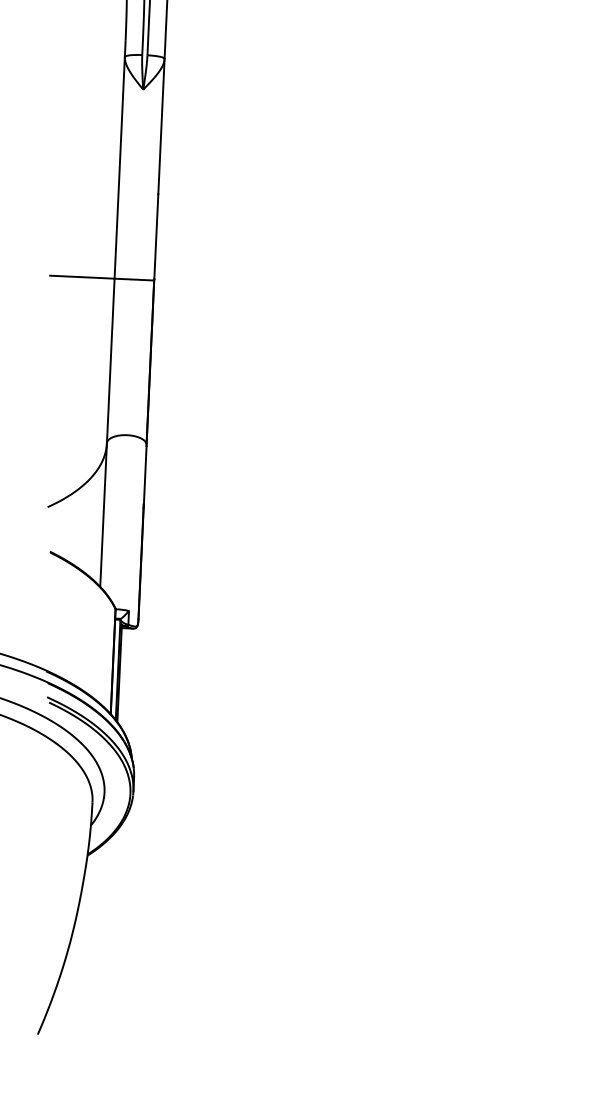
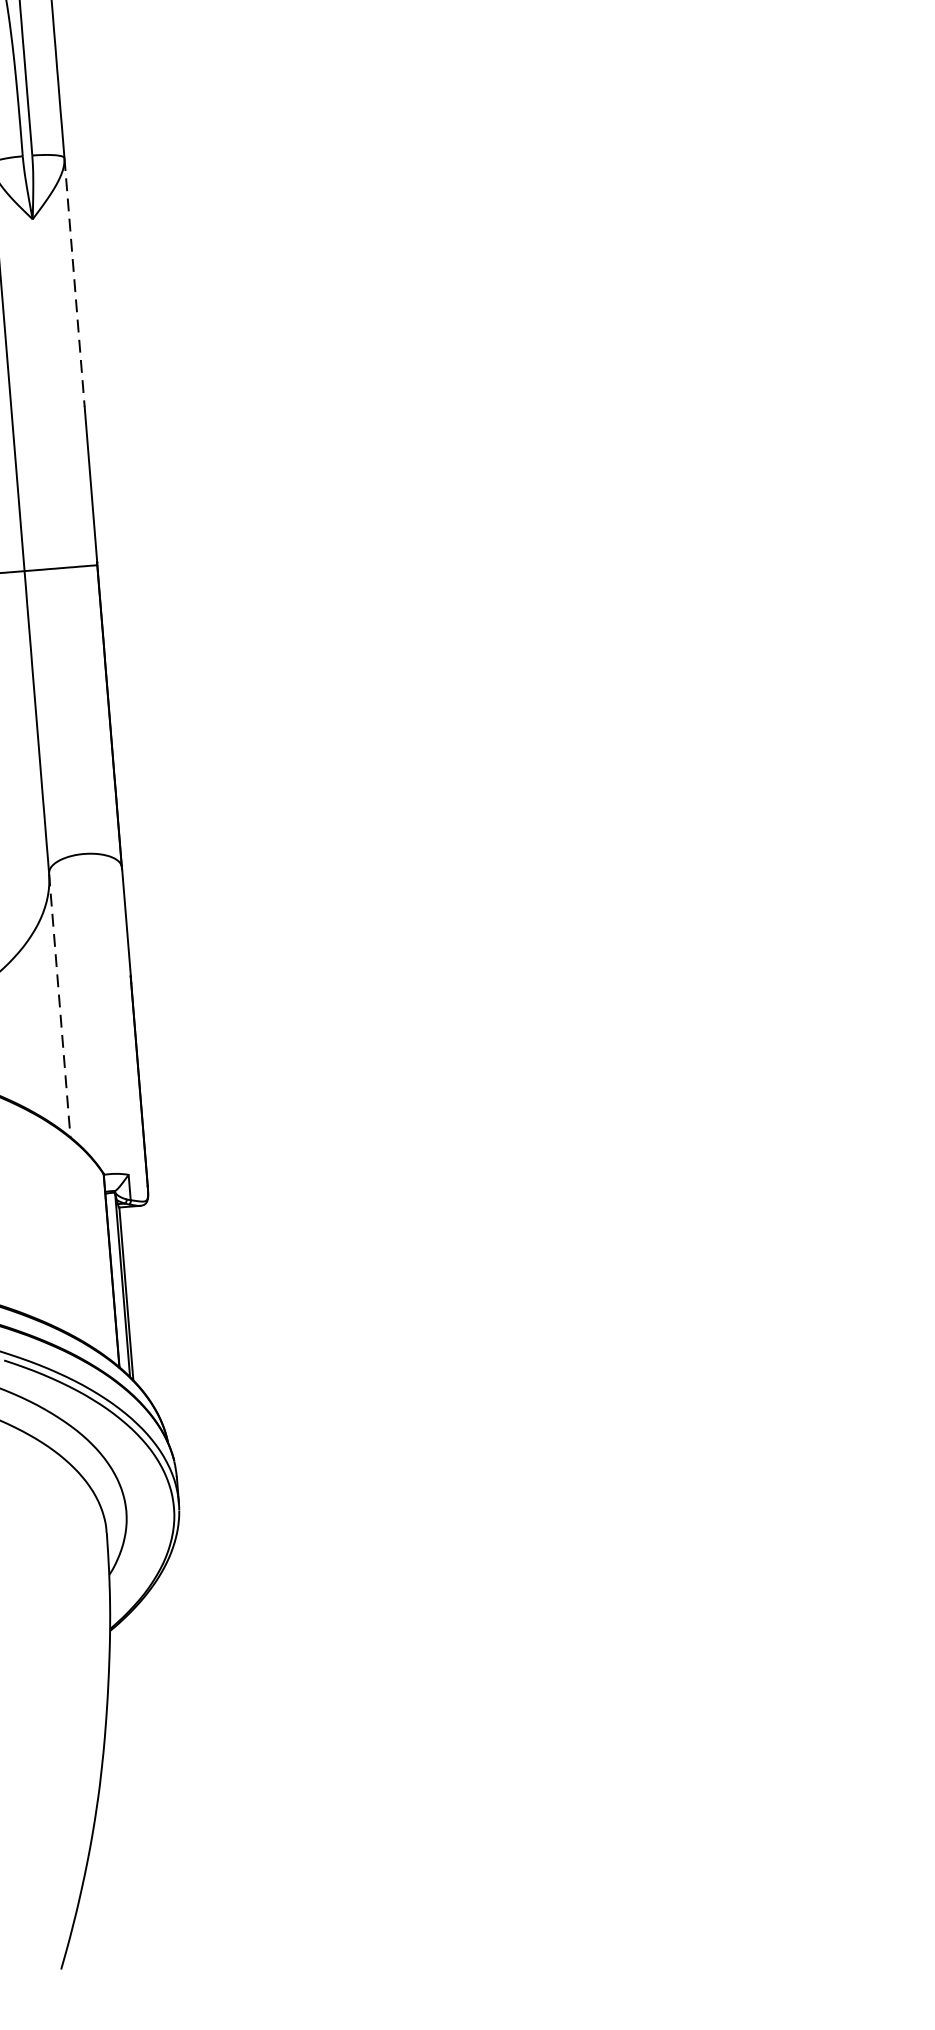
line: (161, 126) -> (74, 282), solid -> dashed
line: (103, 515) -> (59, 1006), solid -> dashed

